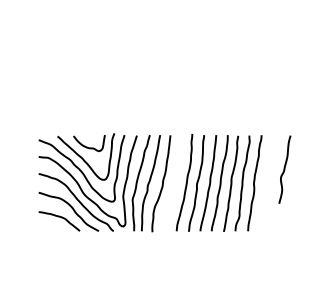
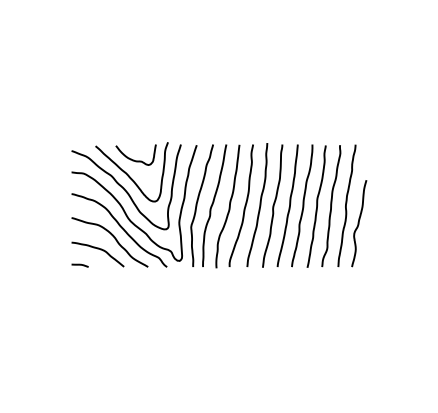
curve: (285, 169) -> (359, 223), moved
curve: (174, 182) -> (244, 205), added
line: (44, 230) -> (79, 265), added

